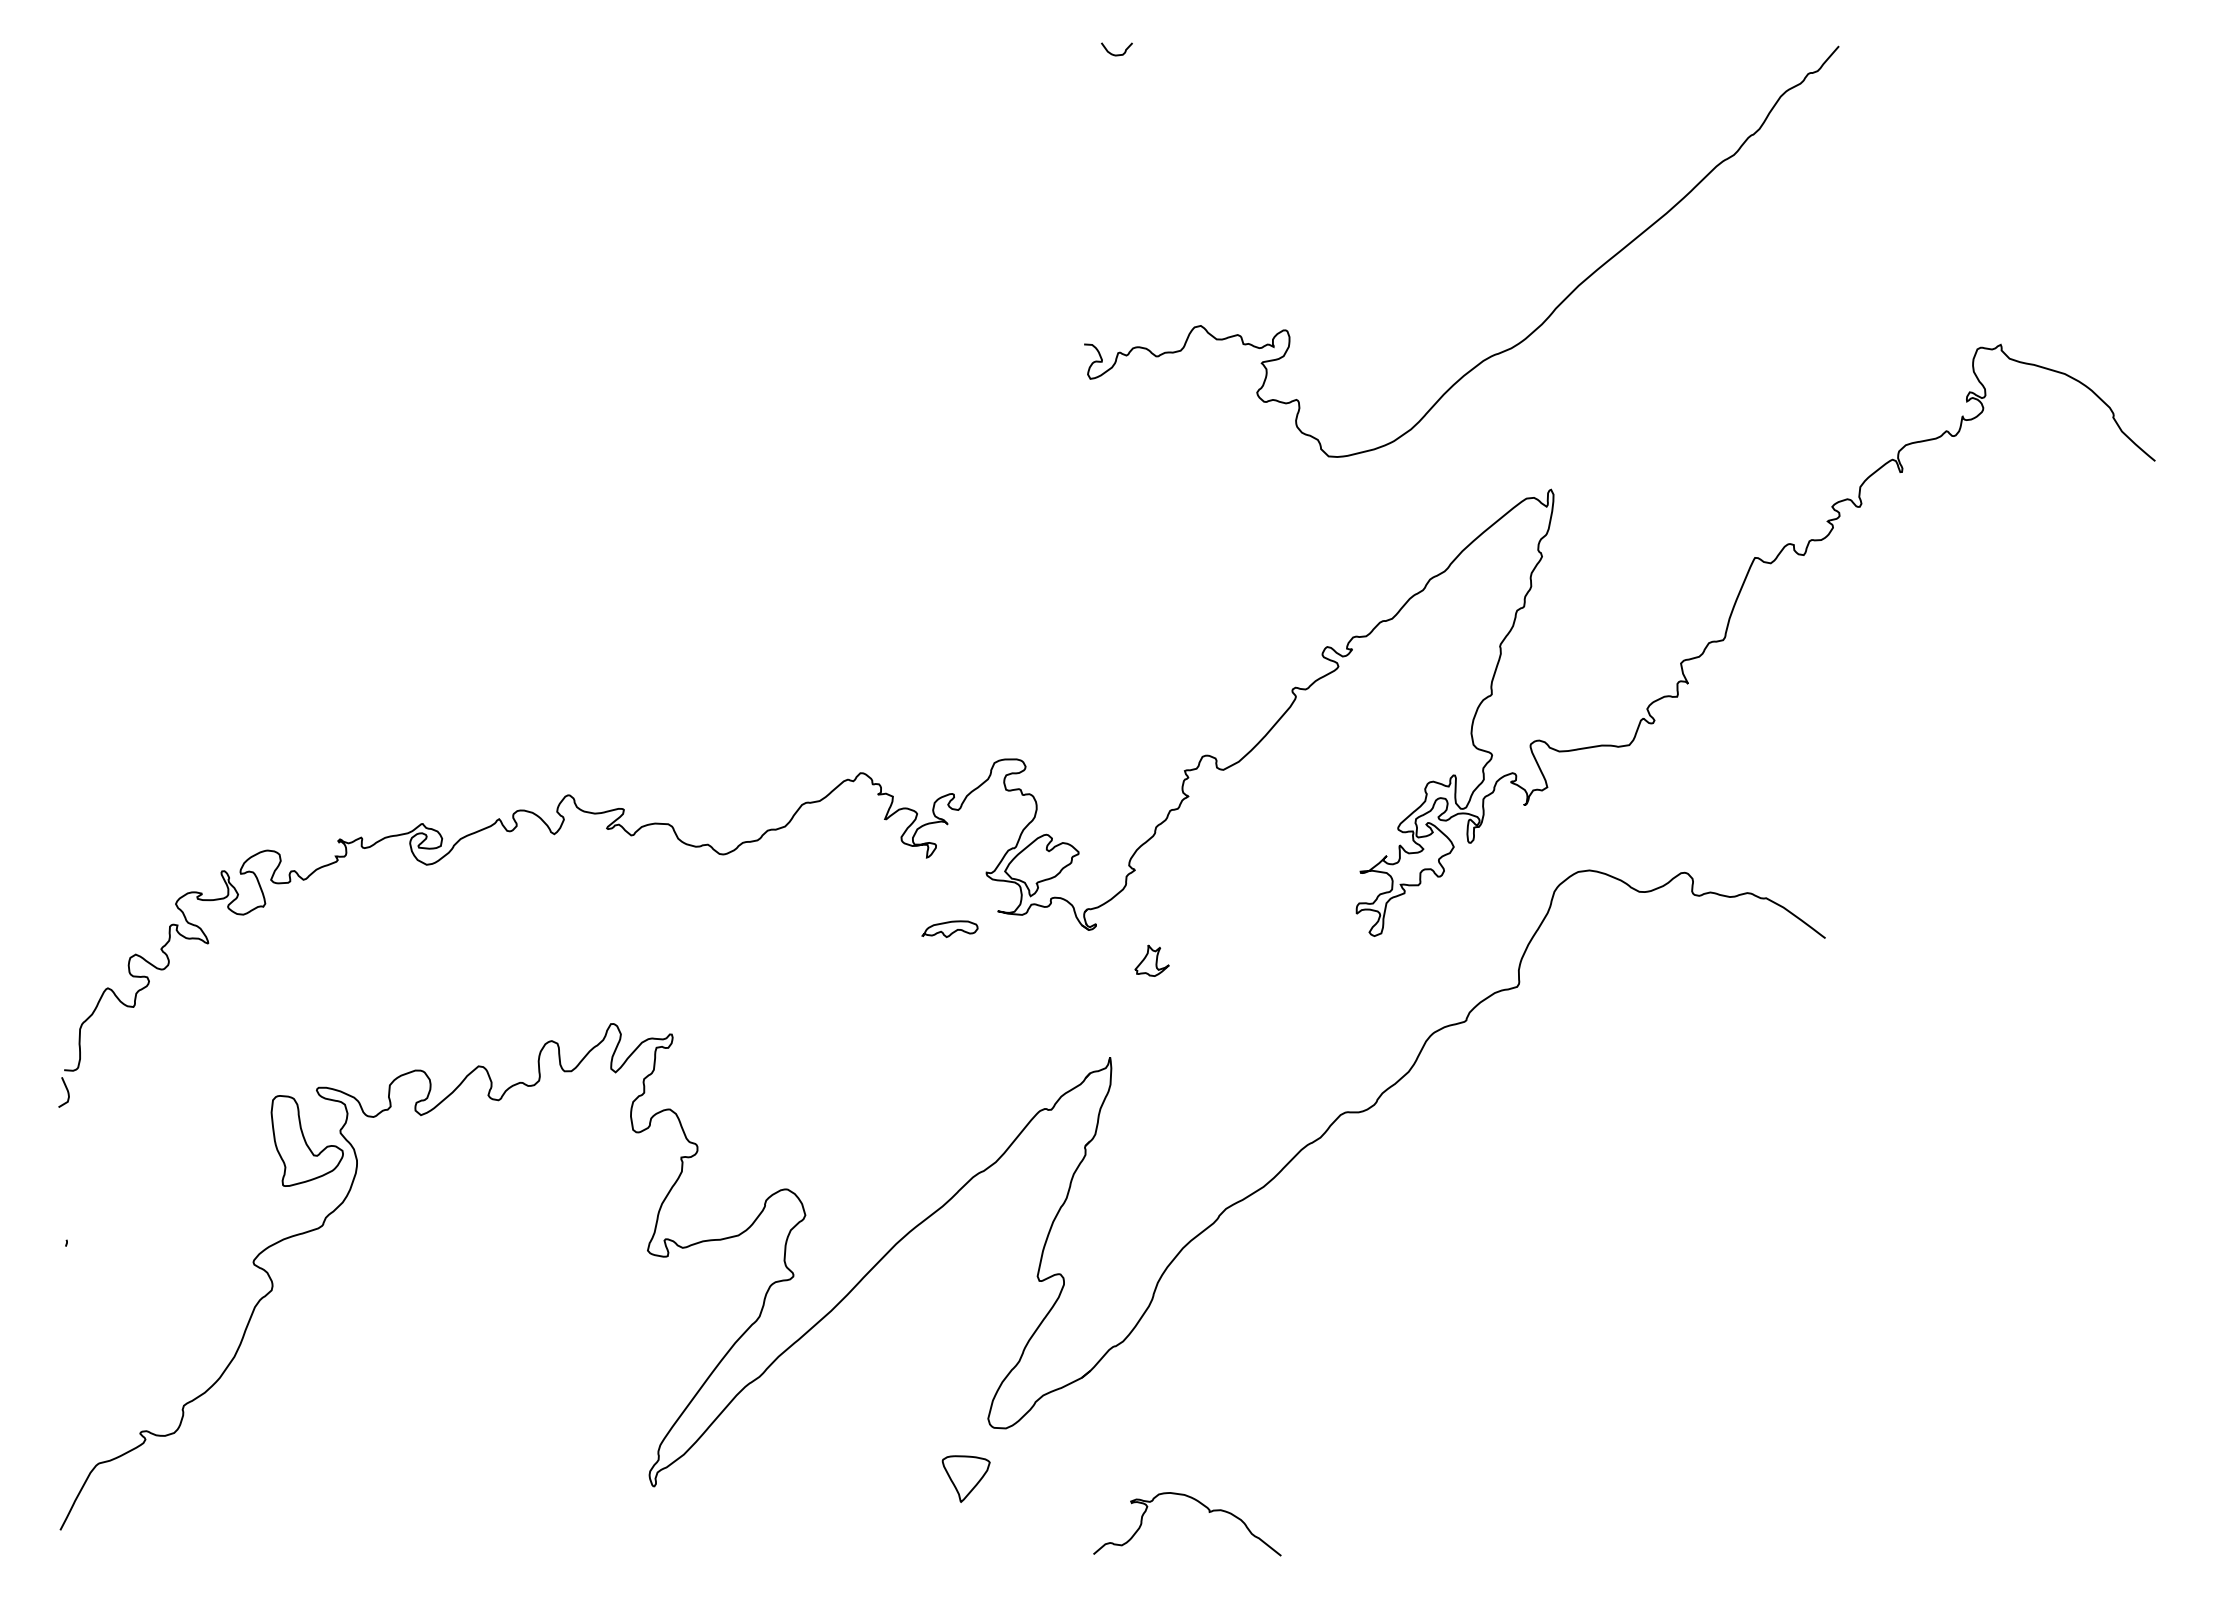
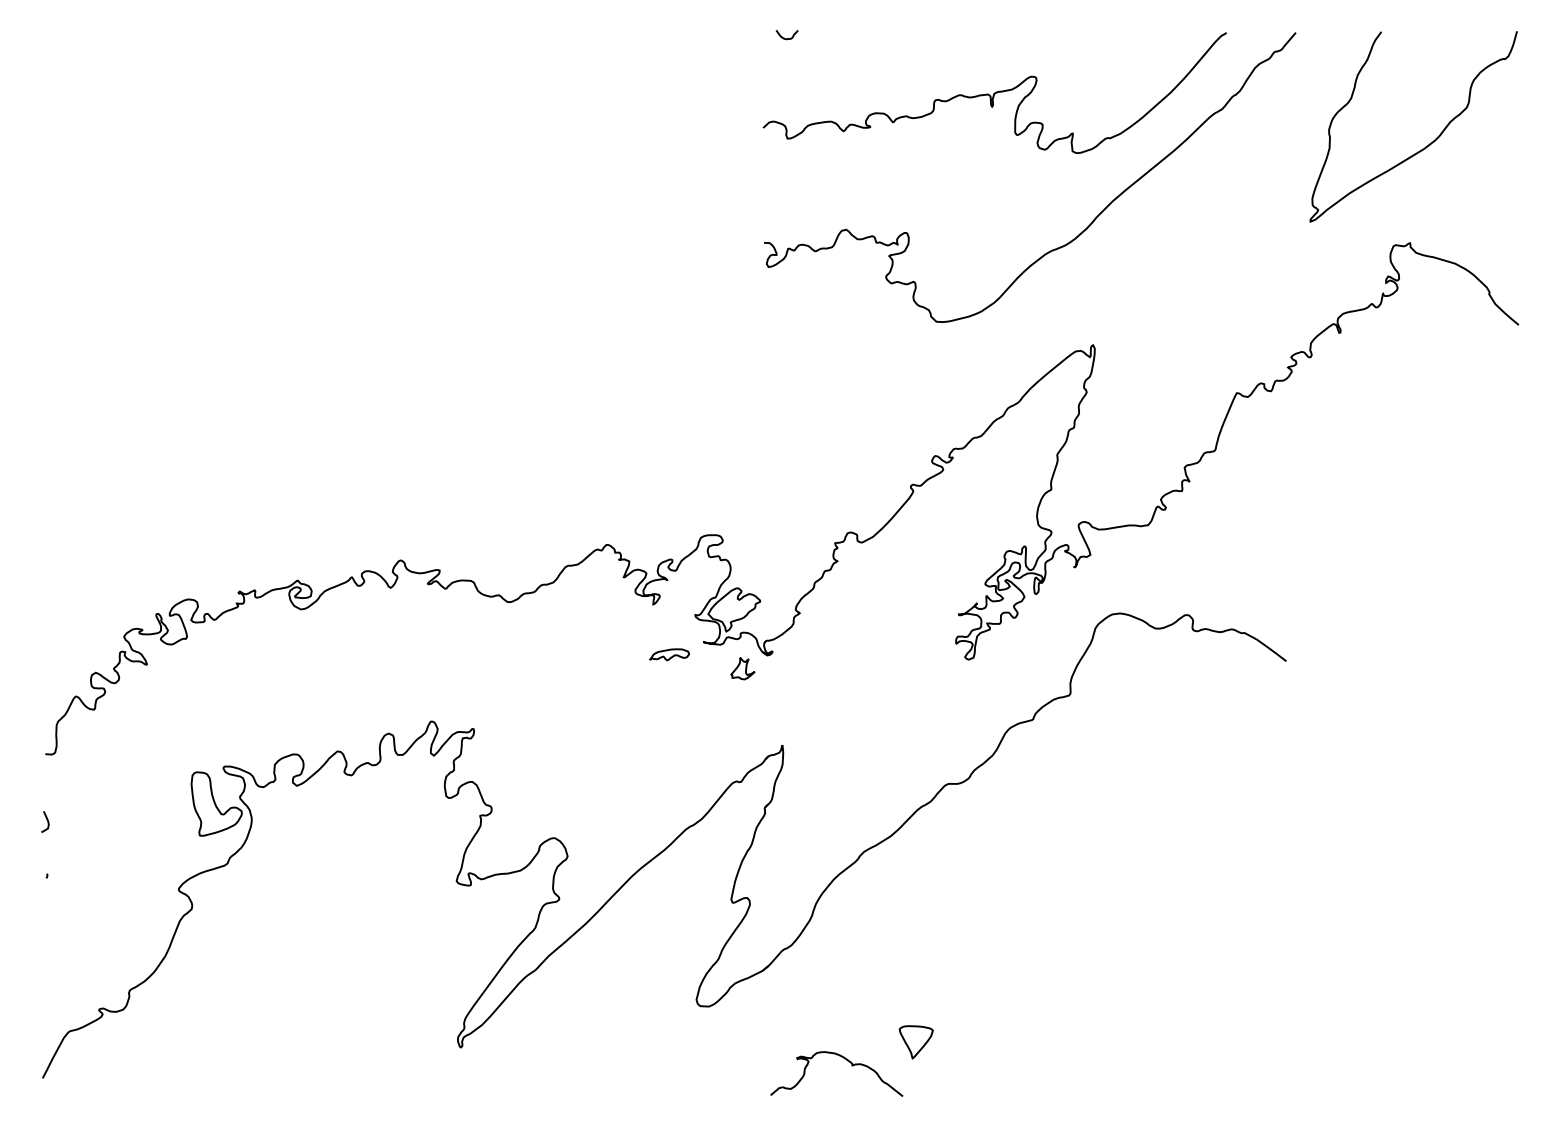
curve: (1411, 131) -> (994, 92), added
curve: (2026, 205) -> (1428, 144), added
part: (1151, 960) -> (742, 668), moved
curve: (66, 1090) -> (47, 820), moved
part: (965, 1478) -> (915, 1041), moved

